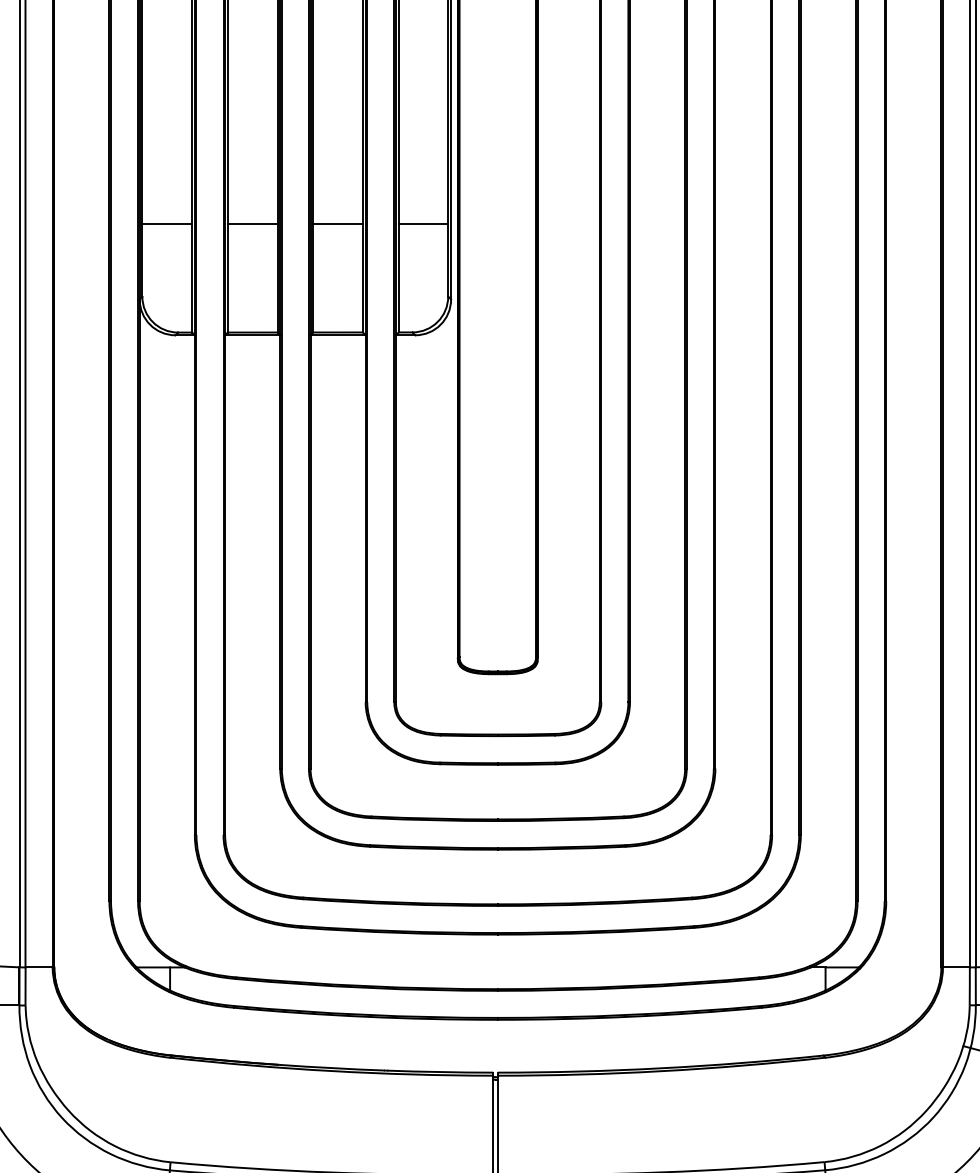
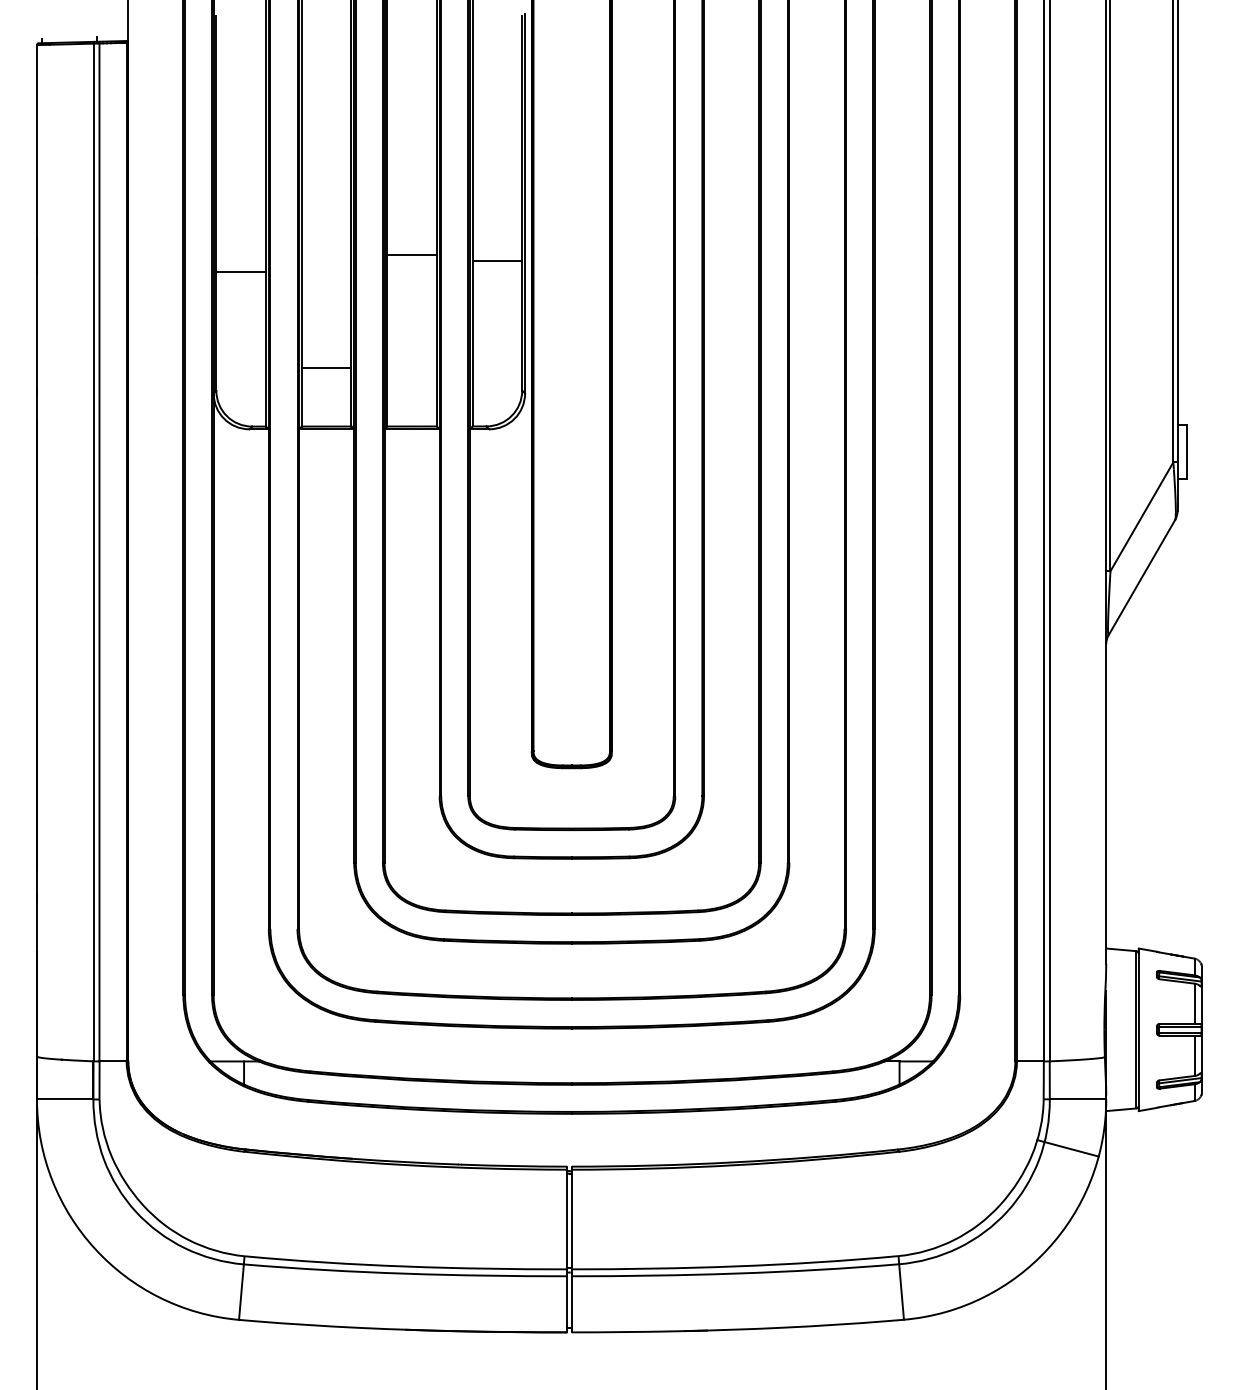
line: (167, 224) -> (241, 272), moved
line: (252, 224) -> (326, 368), moved
line: (337, 224) -> (411, 255), moved
line: (423, 224) -> (497, 261), moved

